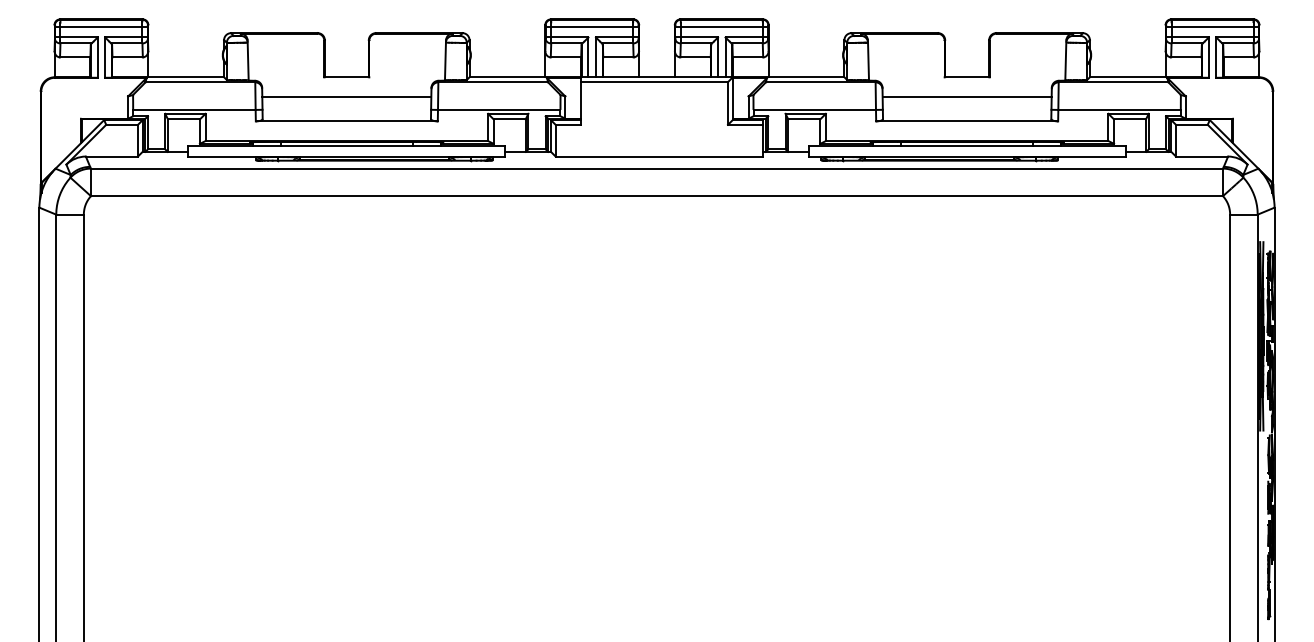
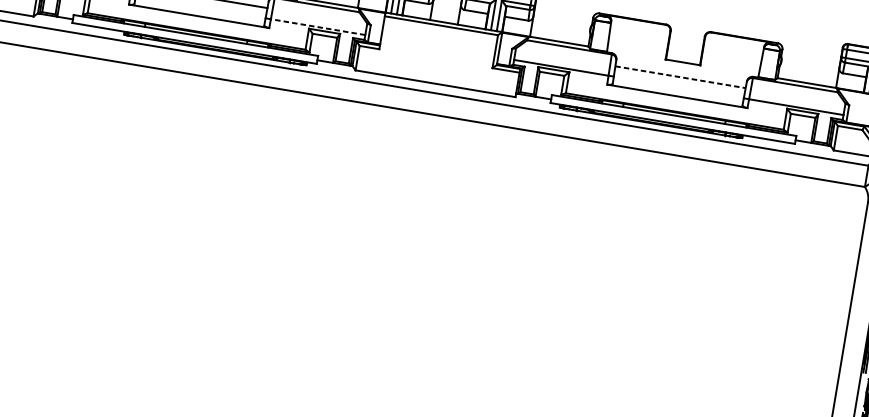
line: (967, 96) -> (680, 77), solid -> dashed
line: (498, 109) -> (317, 26), solid -> dashed

